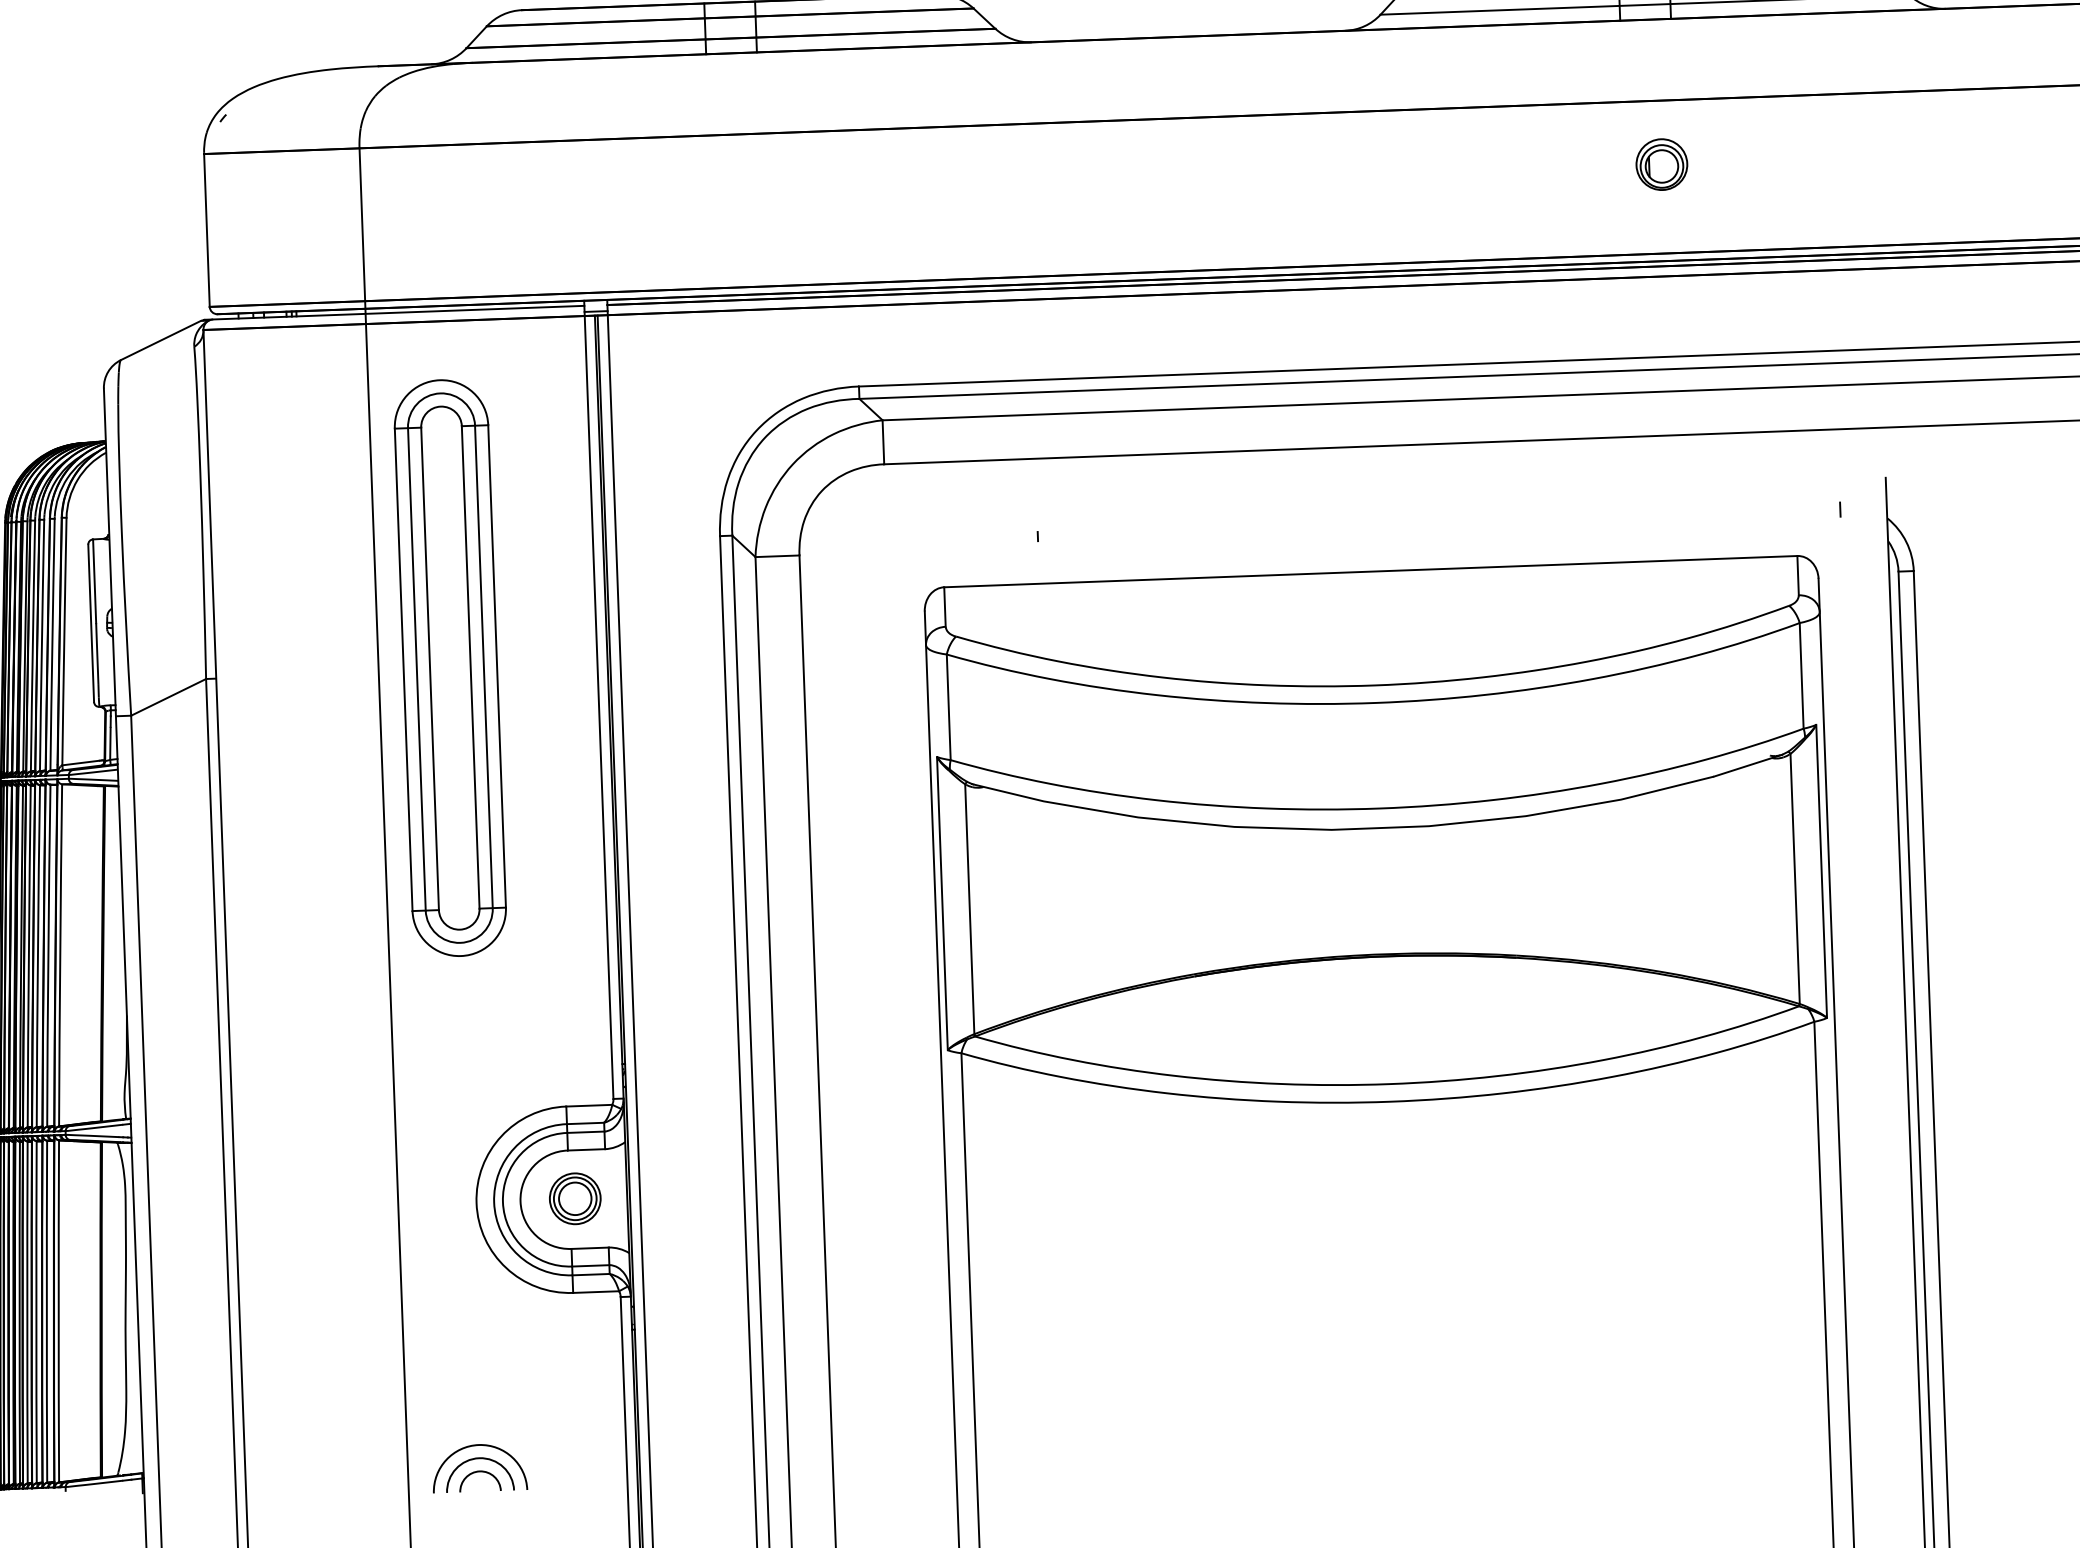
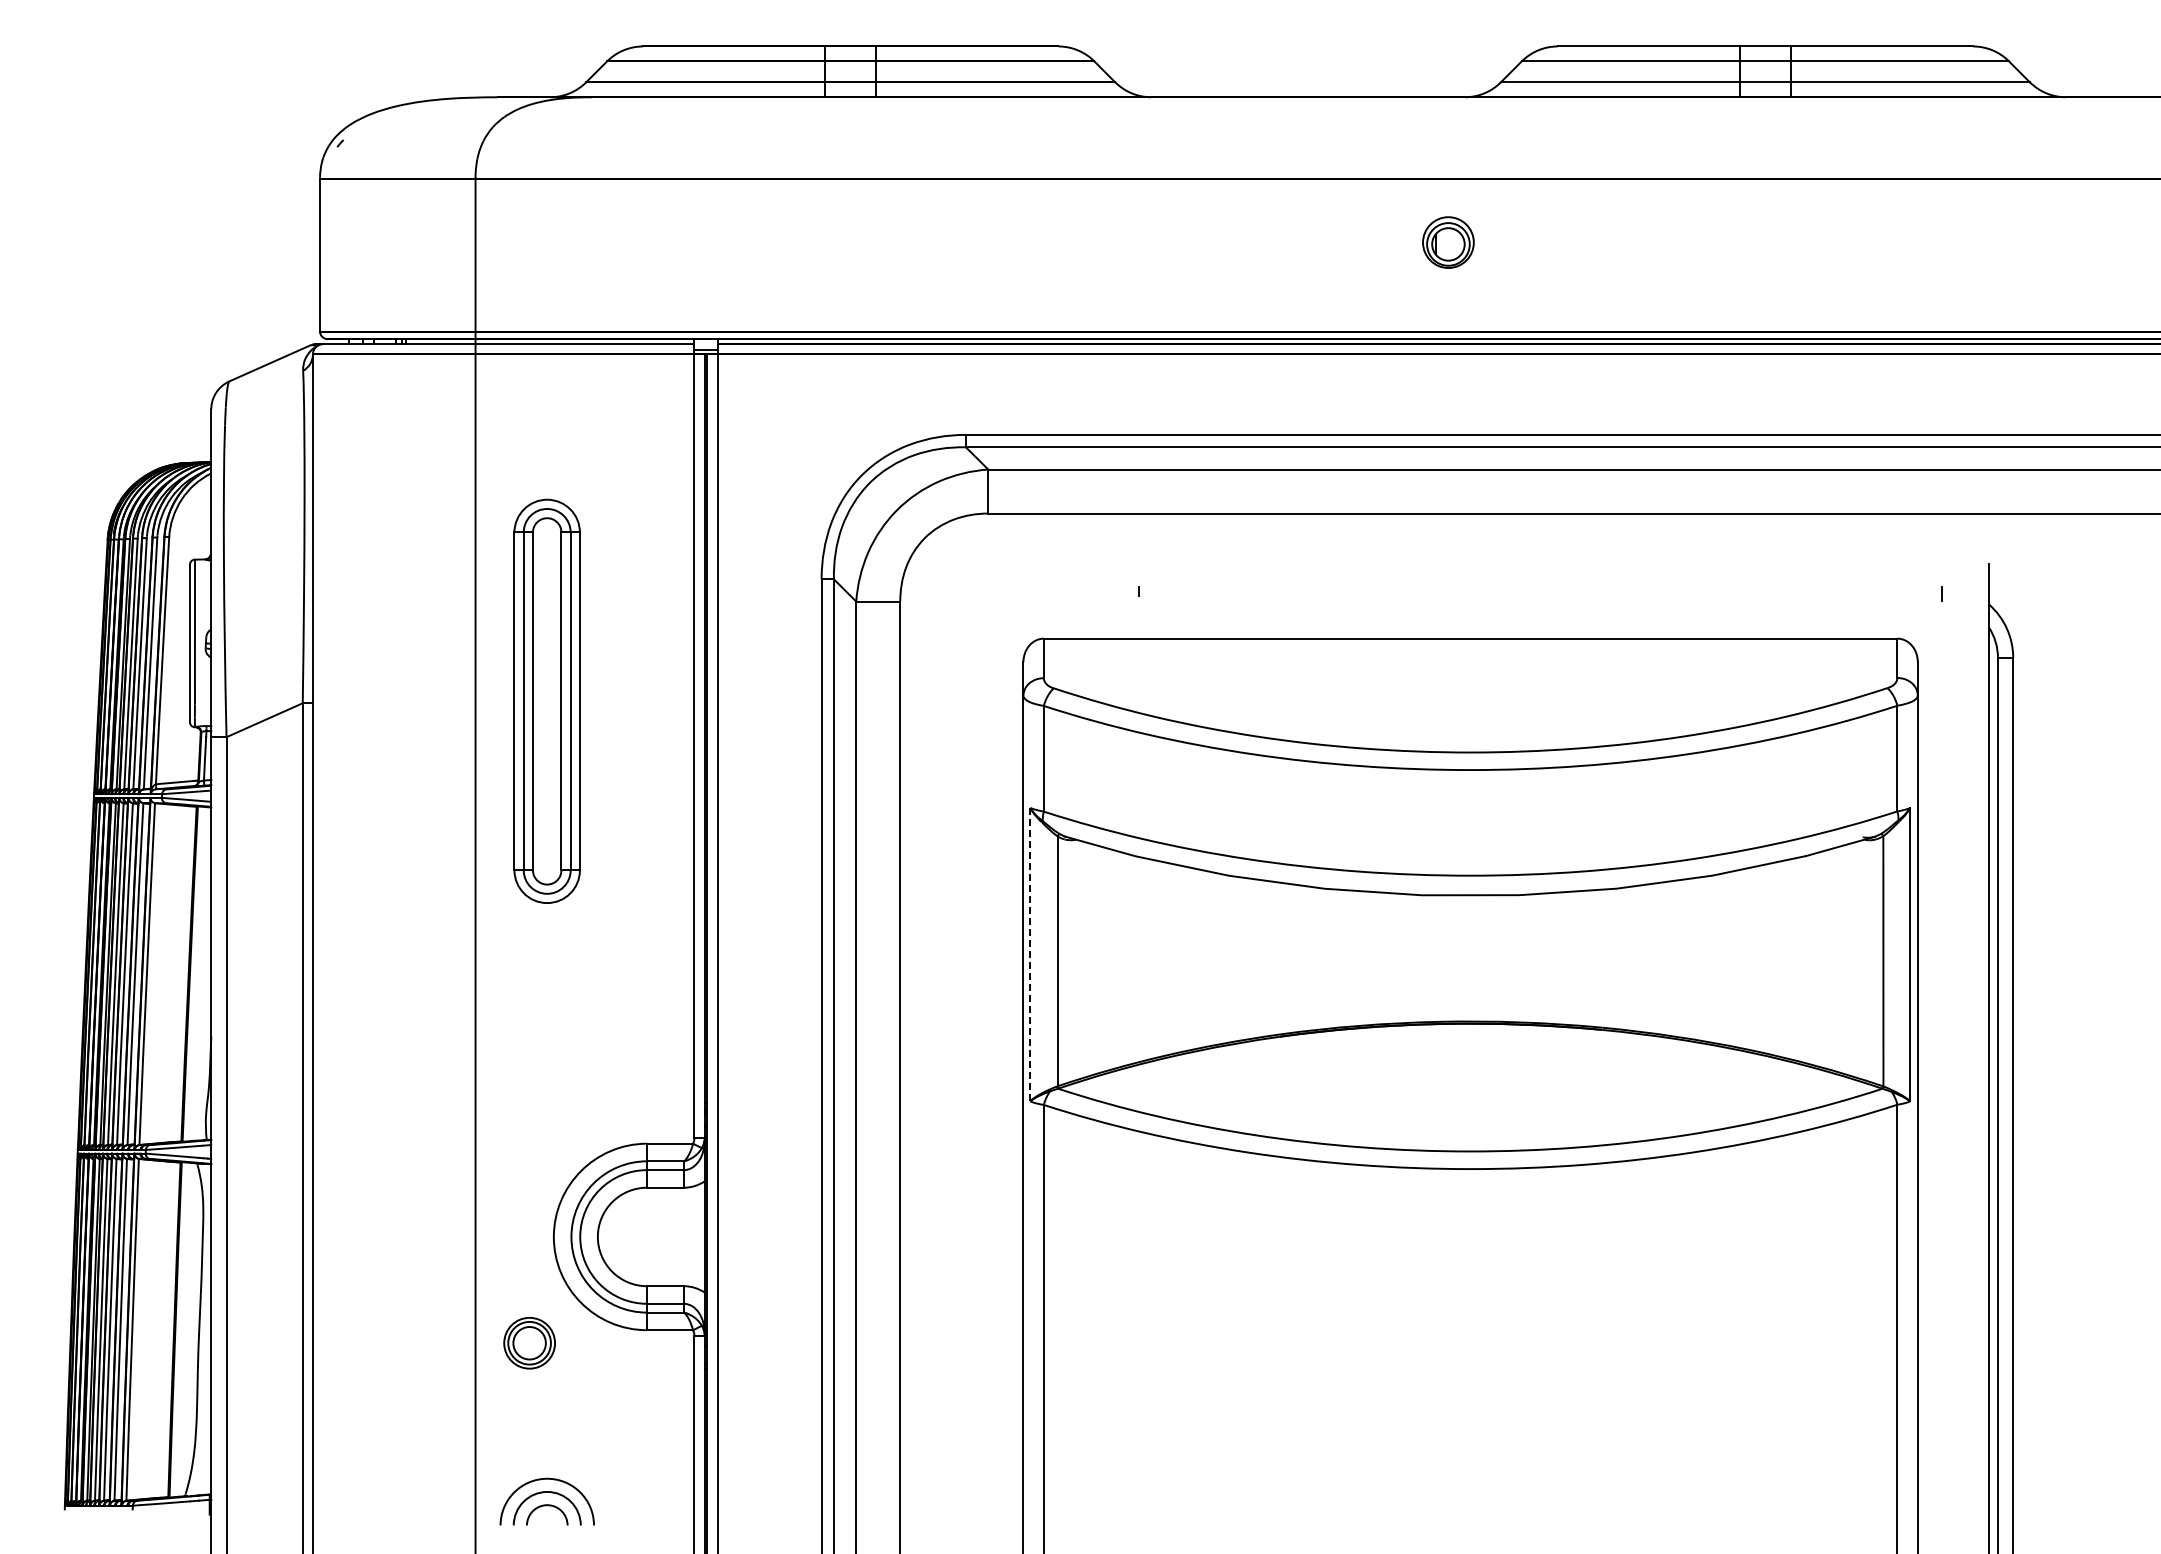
part: (1661, 164) -> (1448, 242), moved
part: (449, 668) -> (546, 701), size x0.7
line: (942, 903) -> (1030, 954), solid -> dashed
part: (575, 1199) -> (529, 1343), moved

